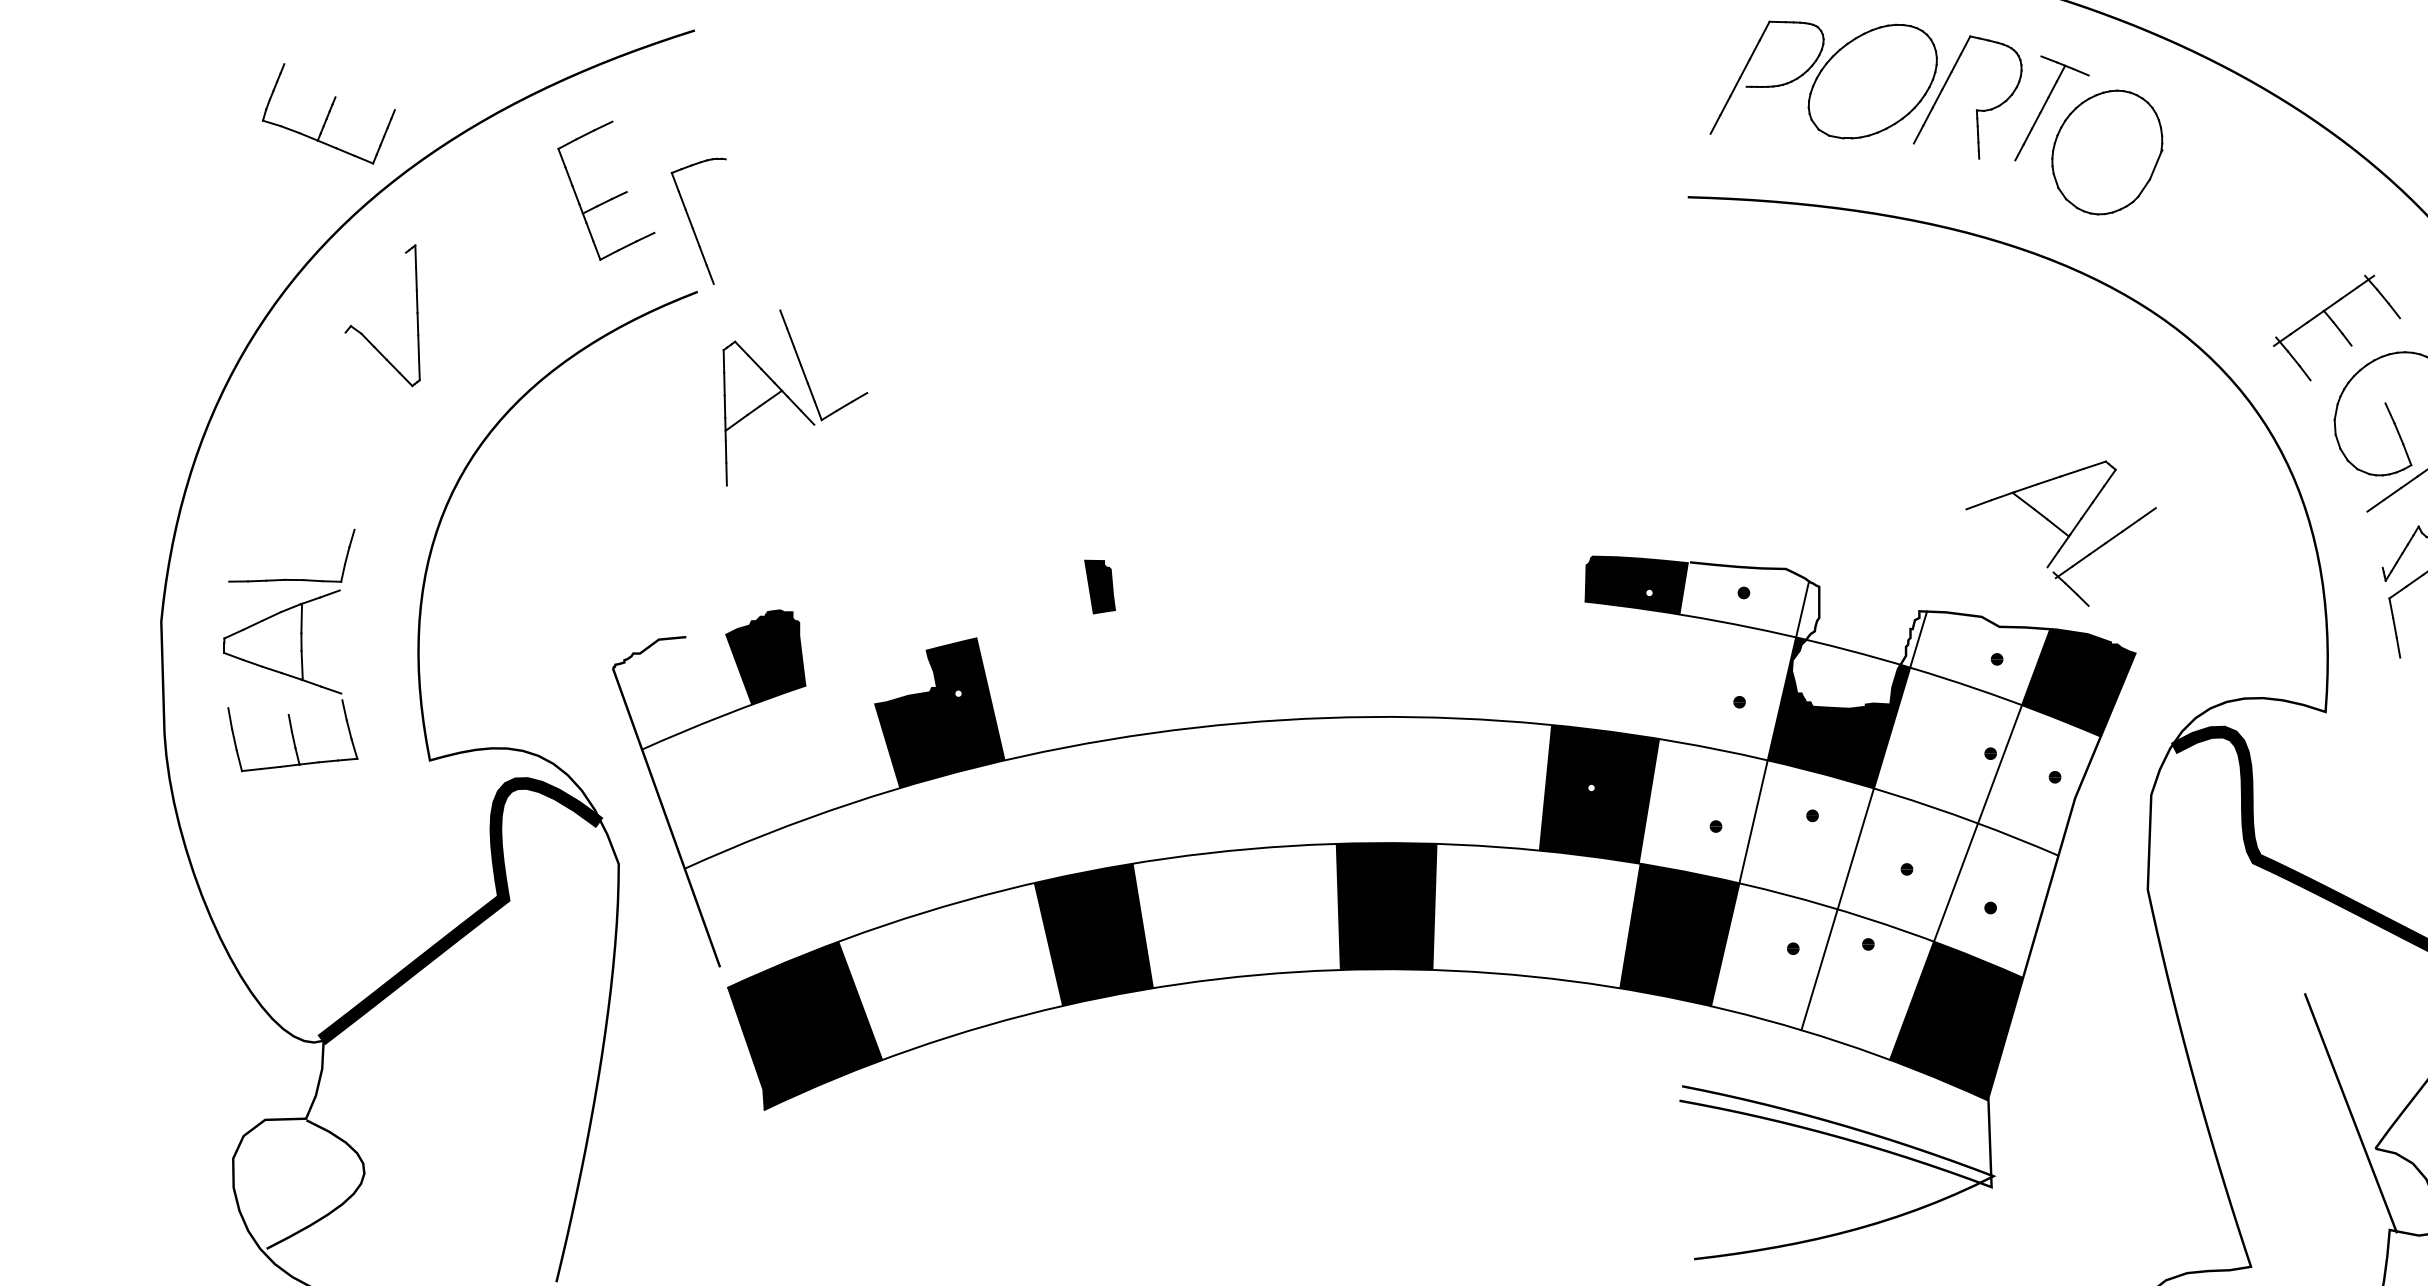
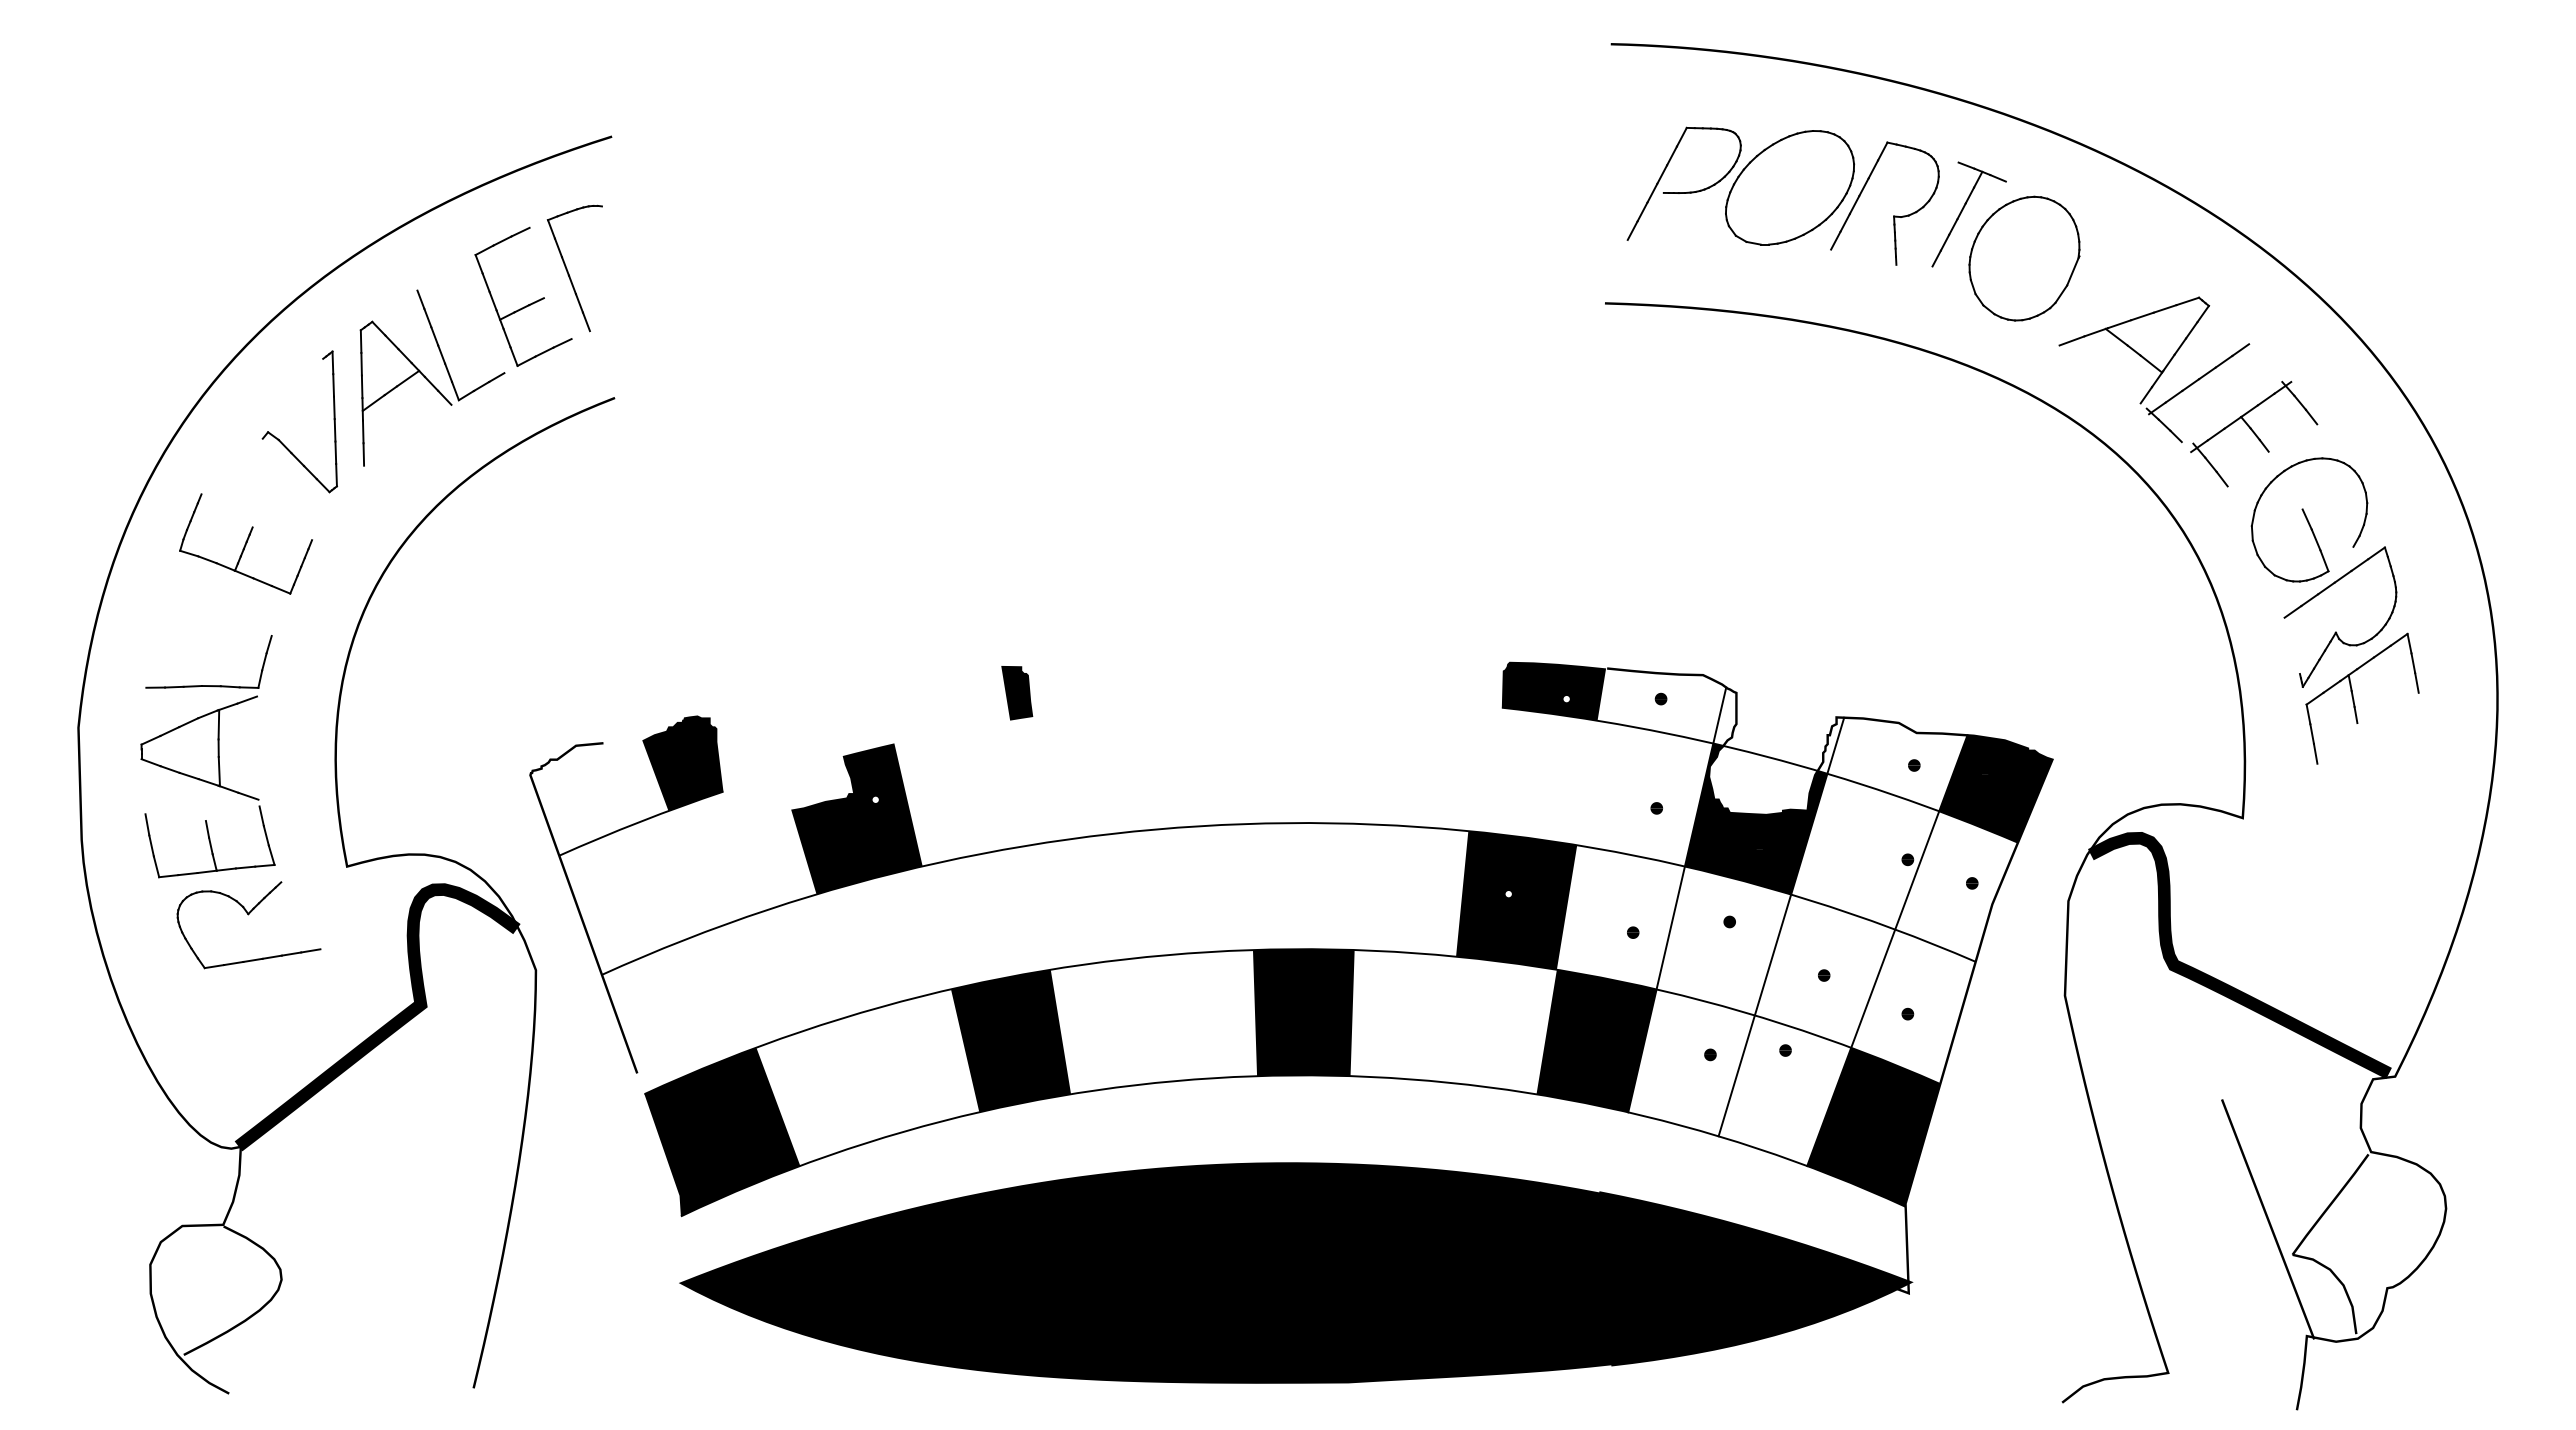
part: (328, 113) -> (245, 543), moved
part: (692, 224) -> (568, 271), moved
part: (795, 397) -> (432, 377), moved
part: (2061, 533) -> (2154, 369), moved
part: (331, 809) -> (248, 915), added
fill: (1377, 1166) -> (1294, 1272), added

